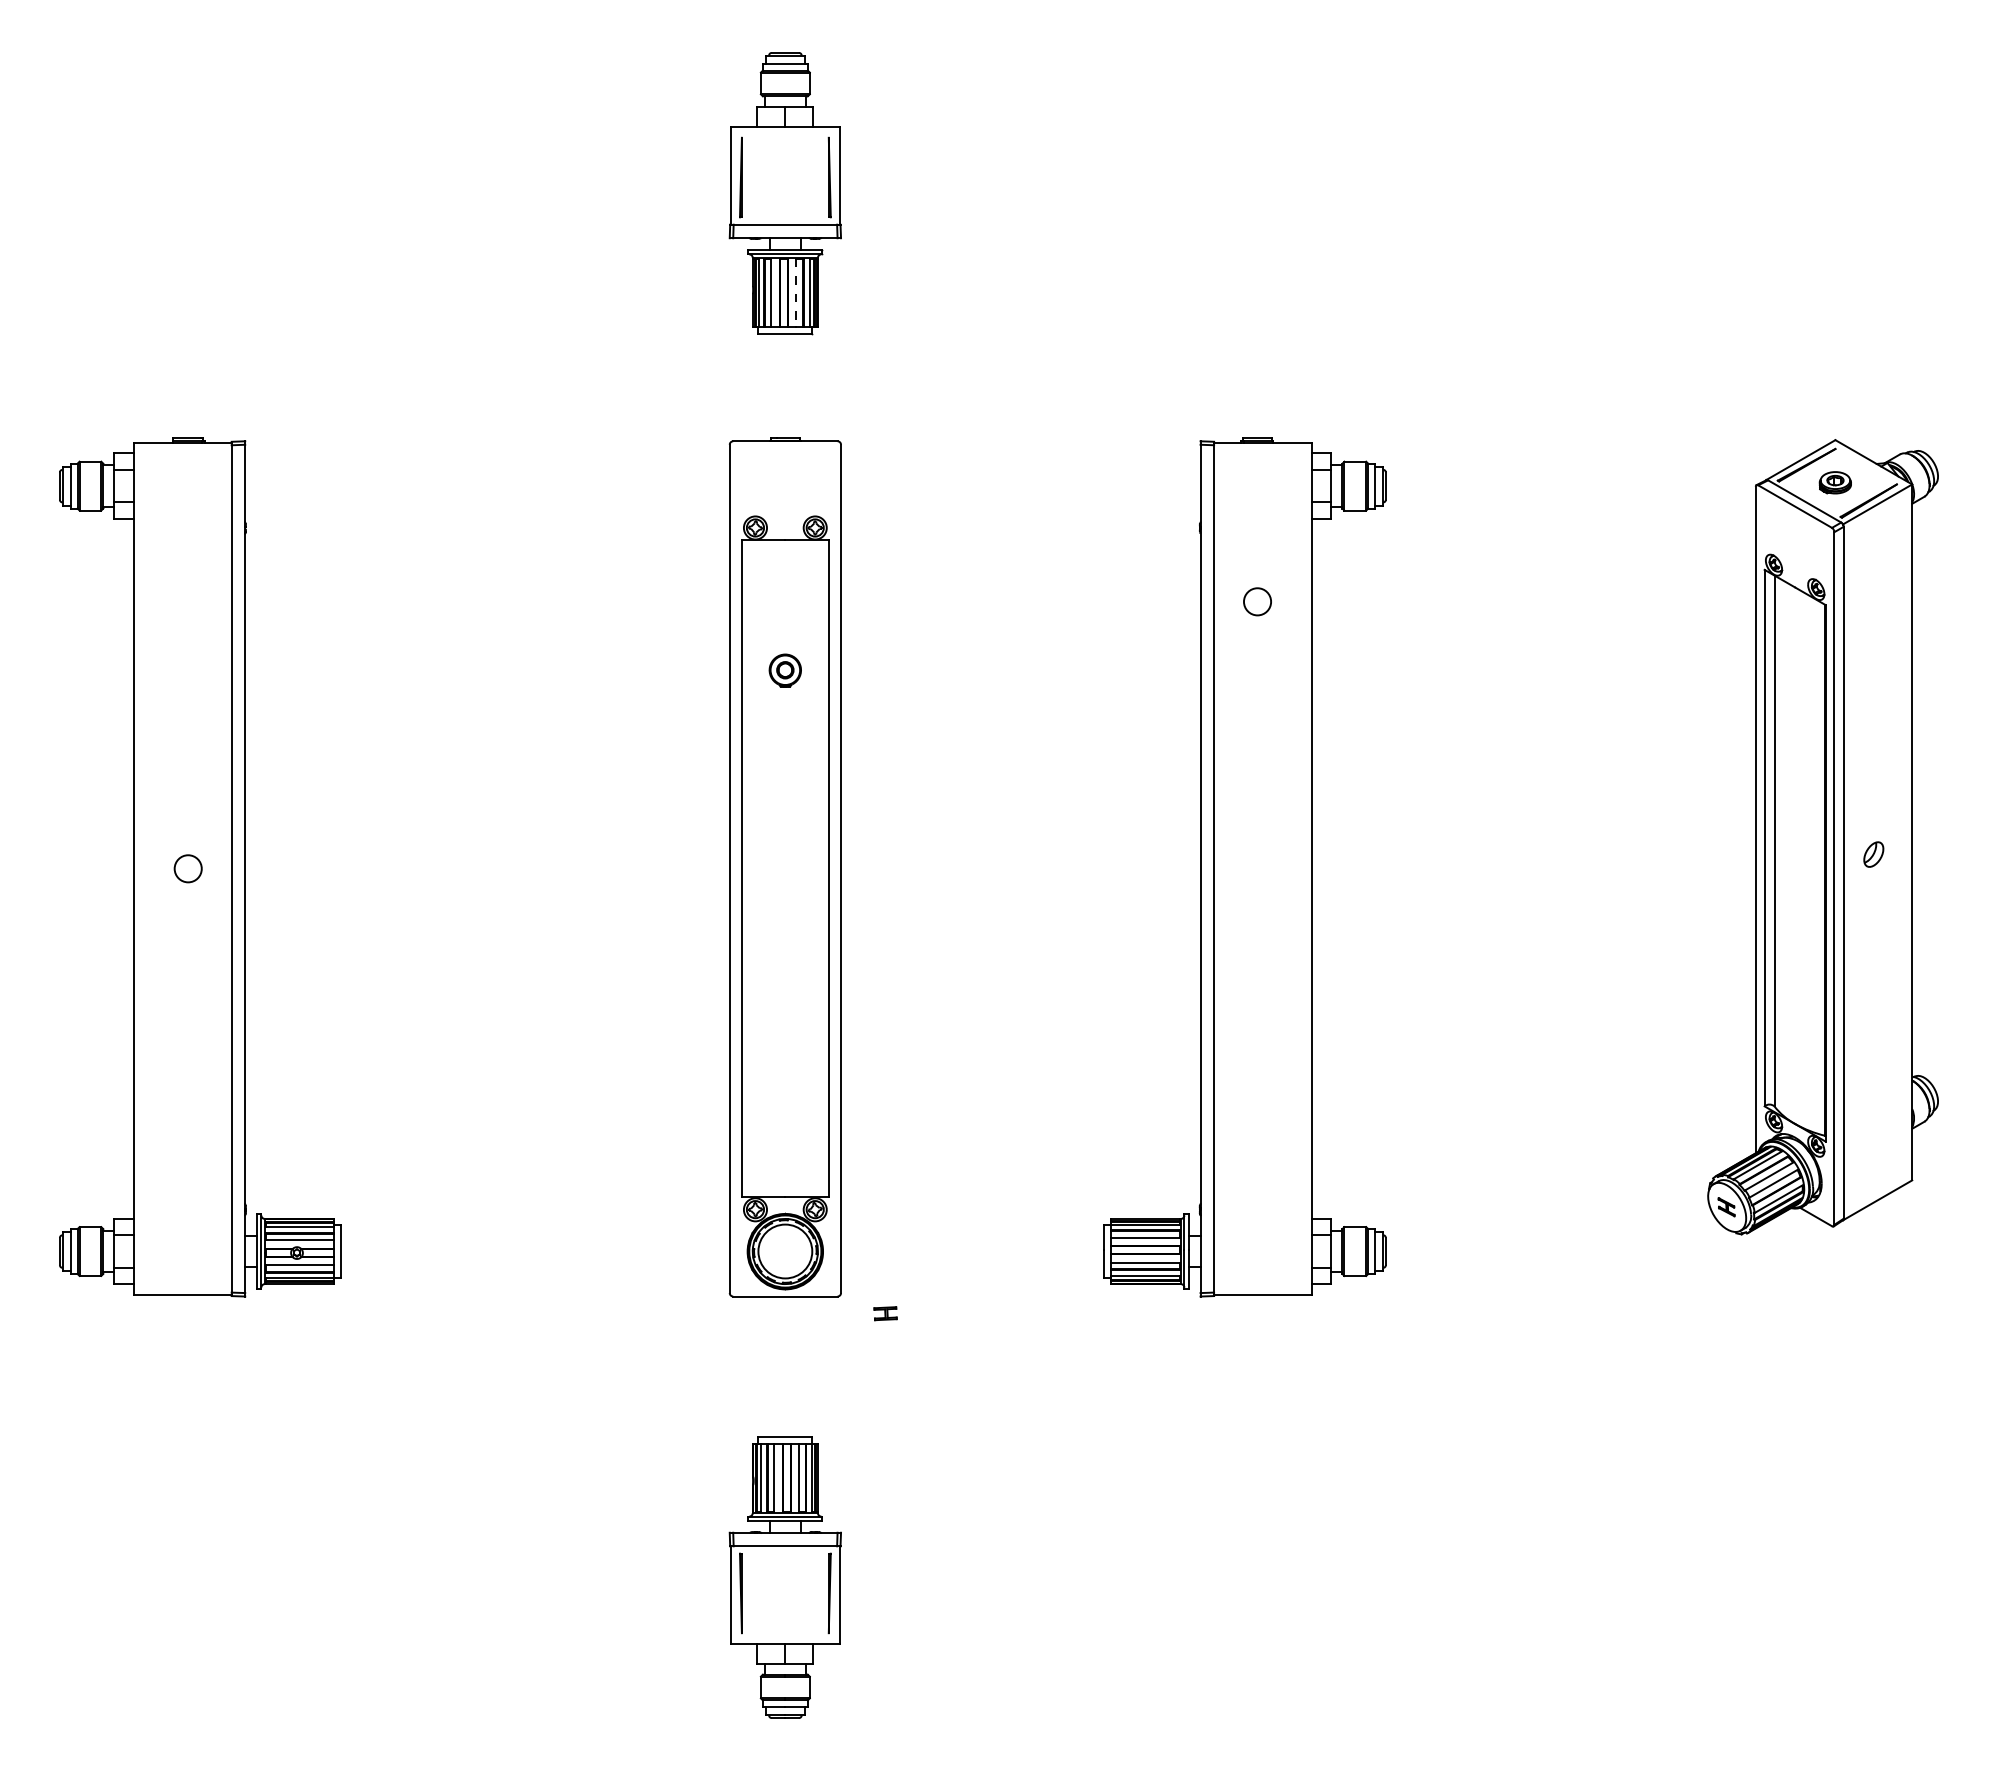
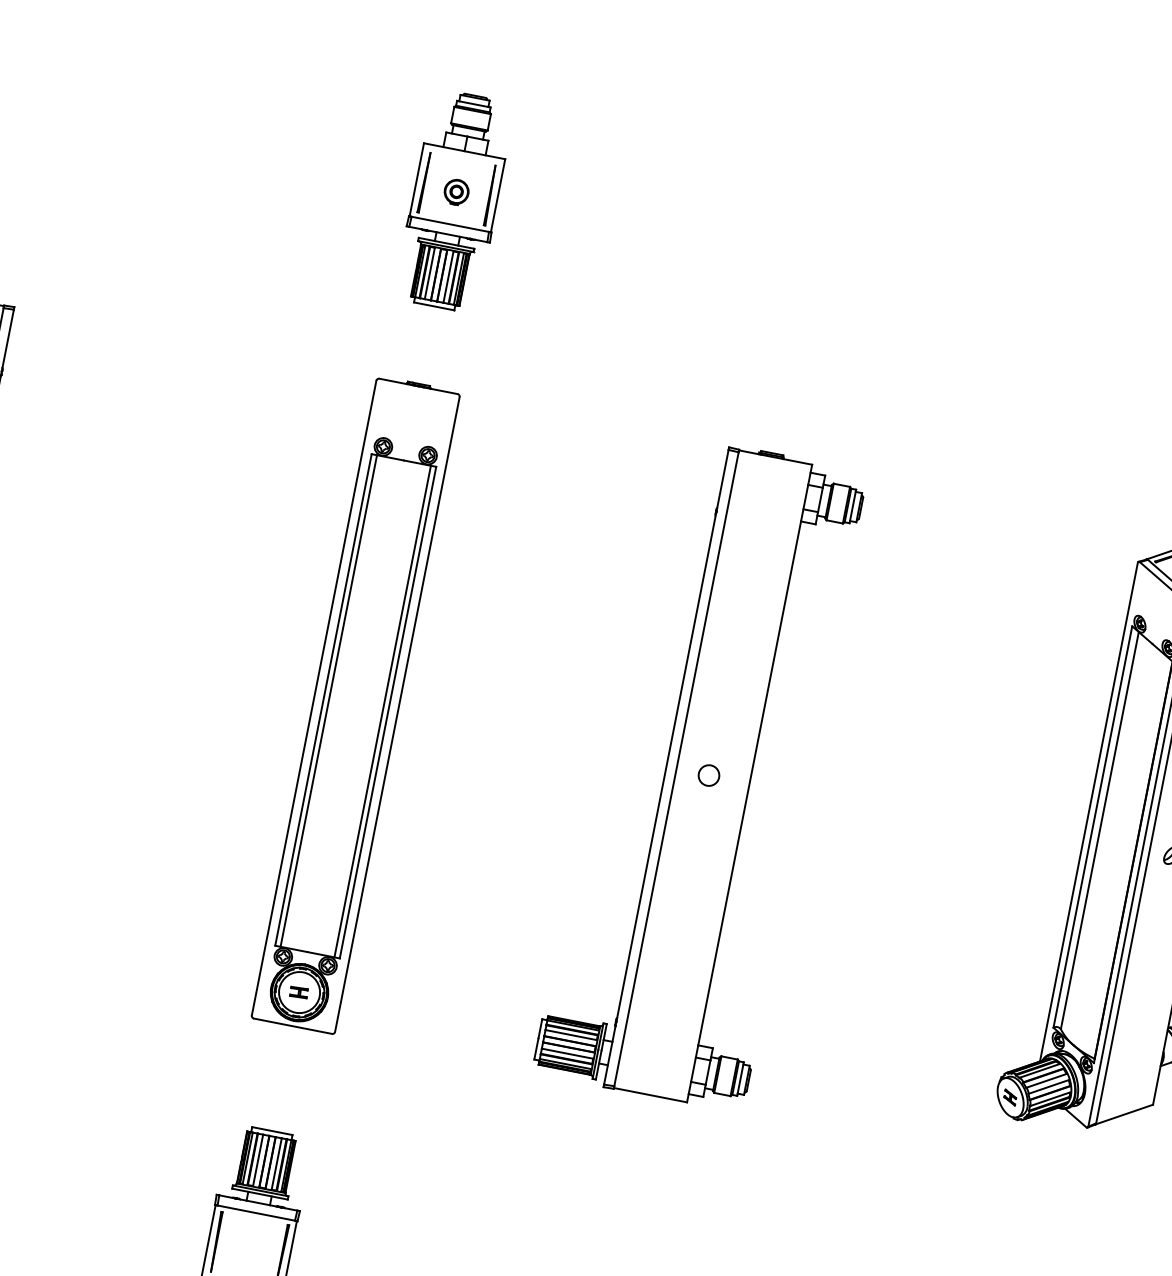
line: (796, 293) -> (448, 277), dashed -> solid
circle: (1257, 601) -> (709, 775), moved
part: (784, 670) -> (455, 191), moved
line: (749, 868) -> (328, 700), added
line: (821, 868) -> (382, 711), added
part: (885, 1313) -> (298, 992), moved

